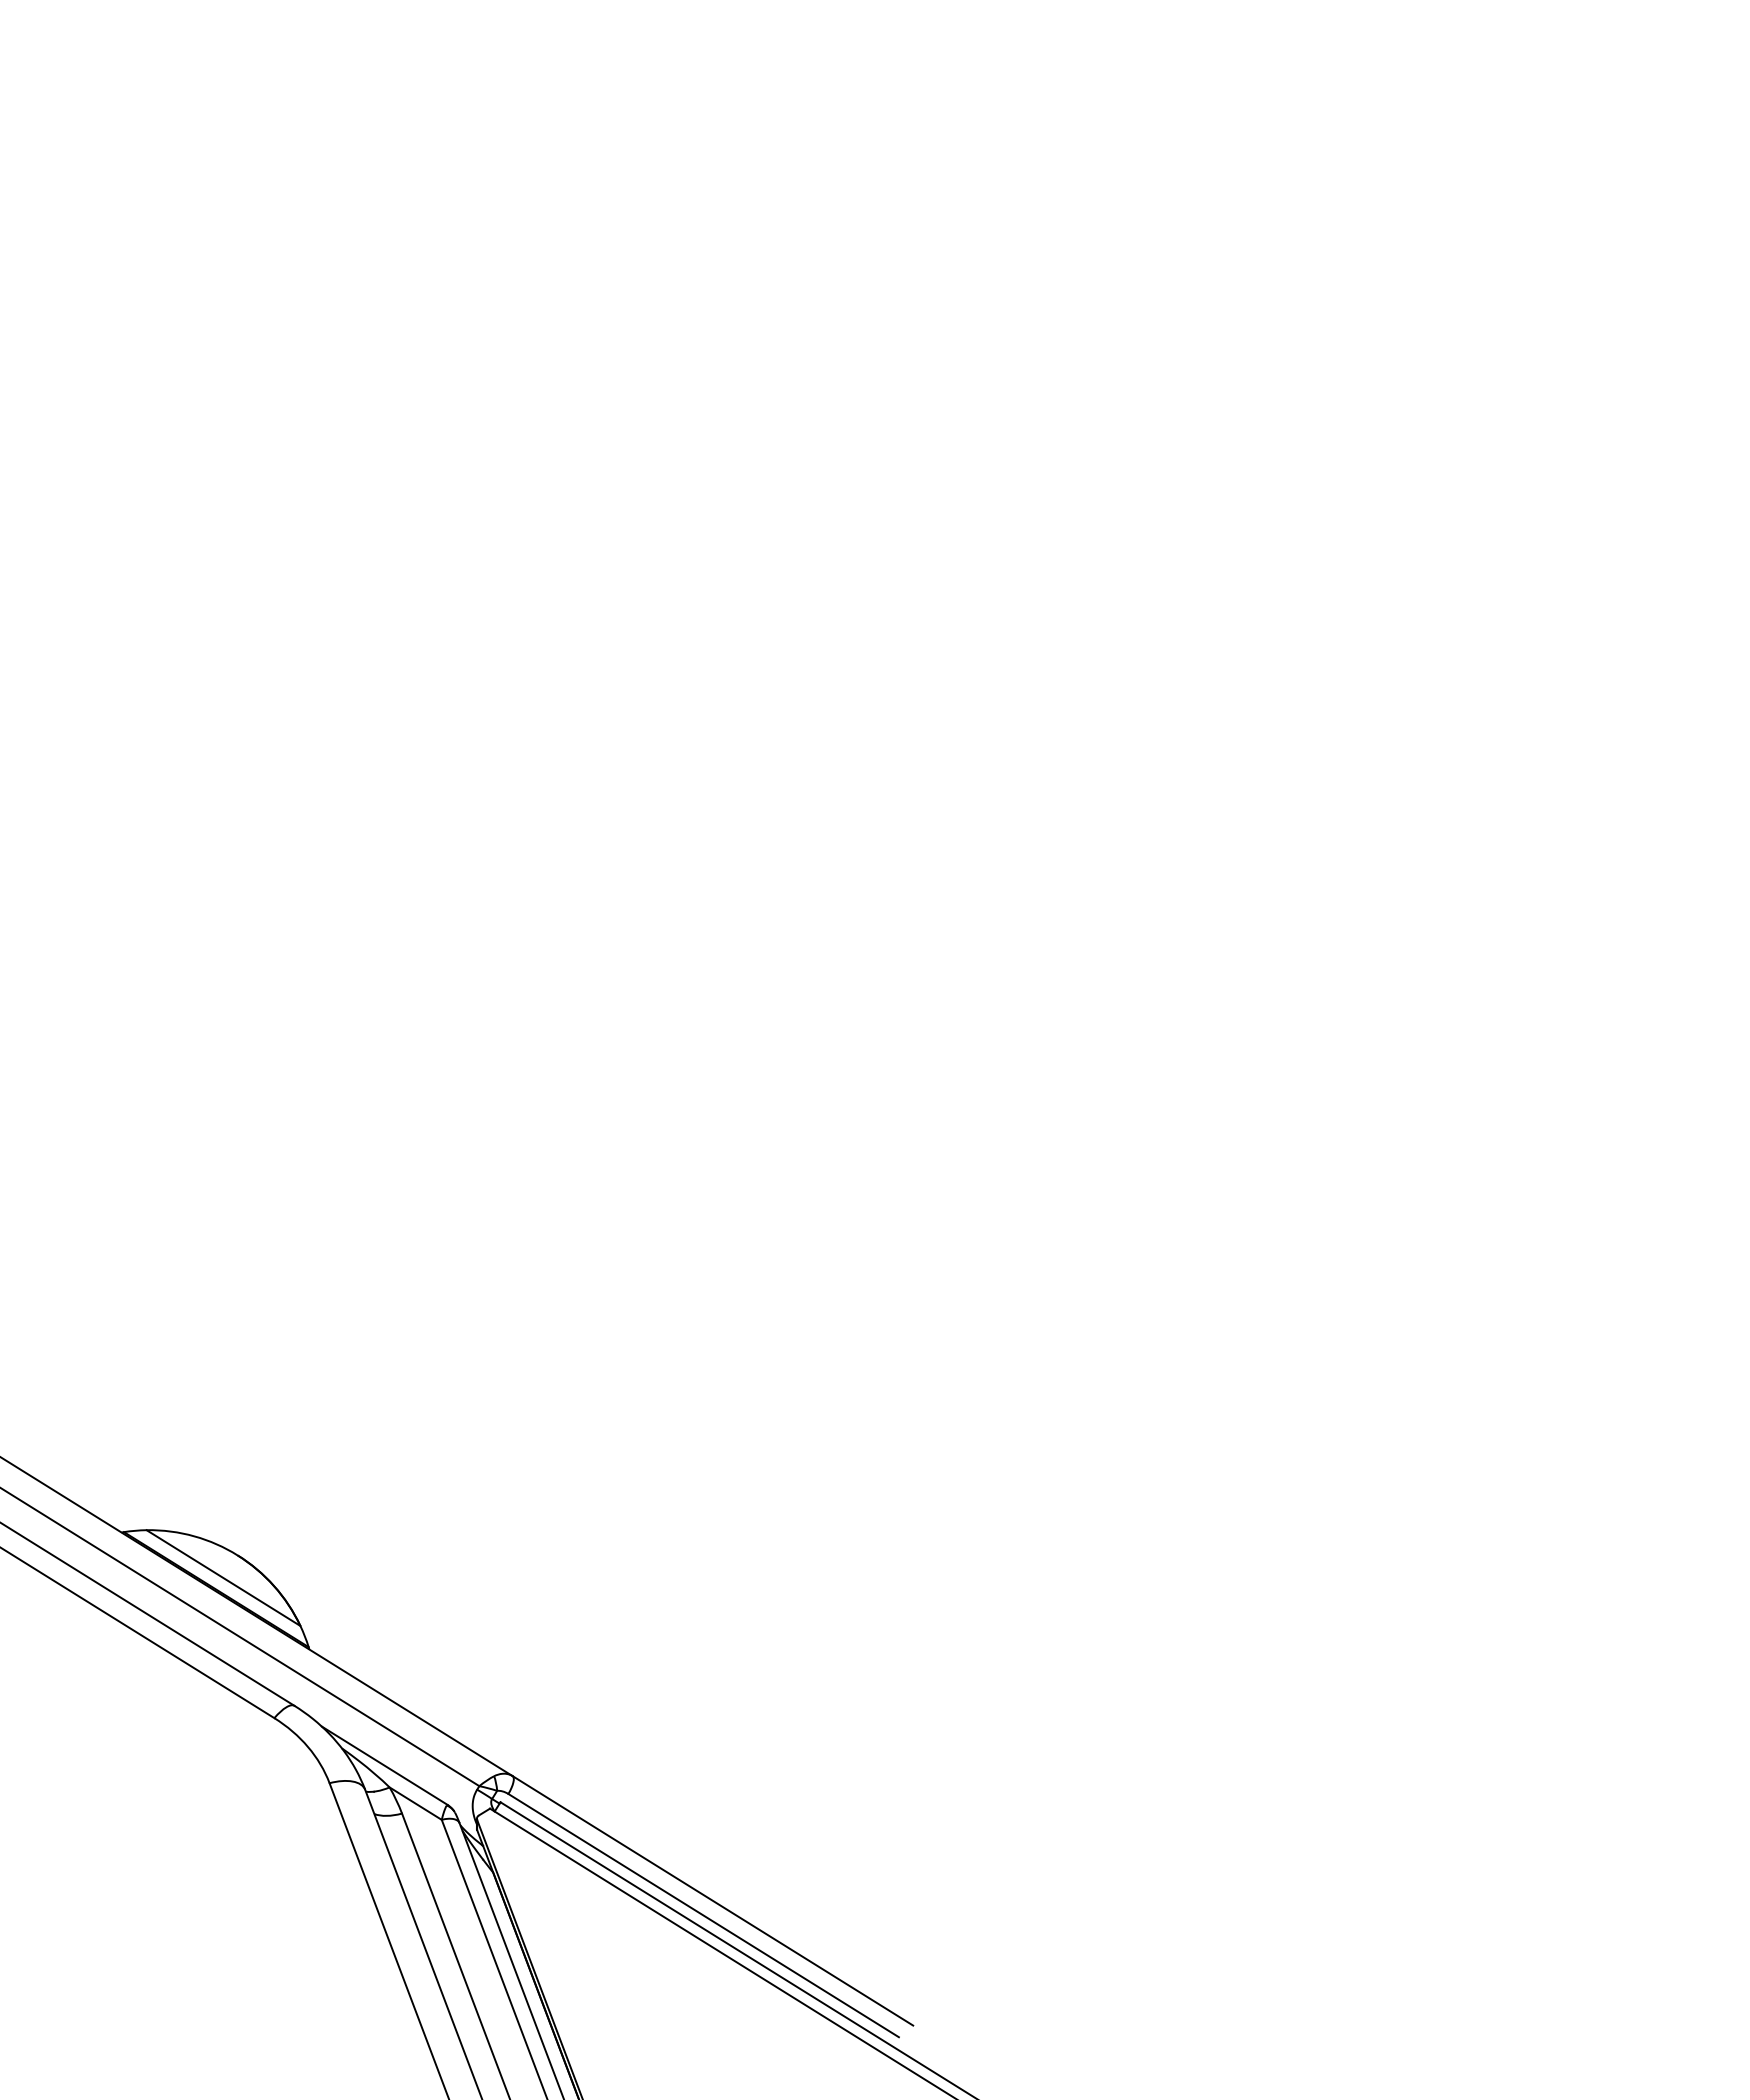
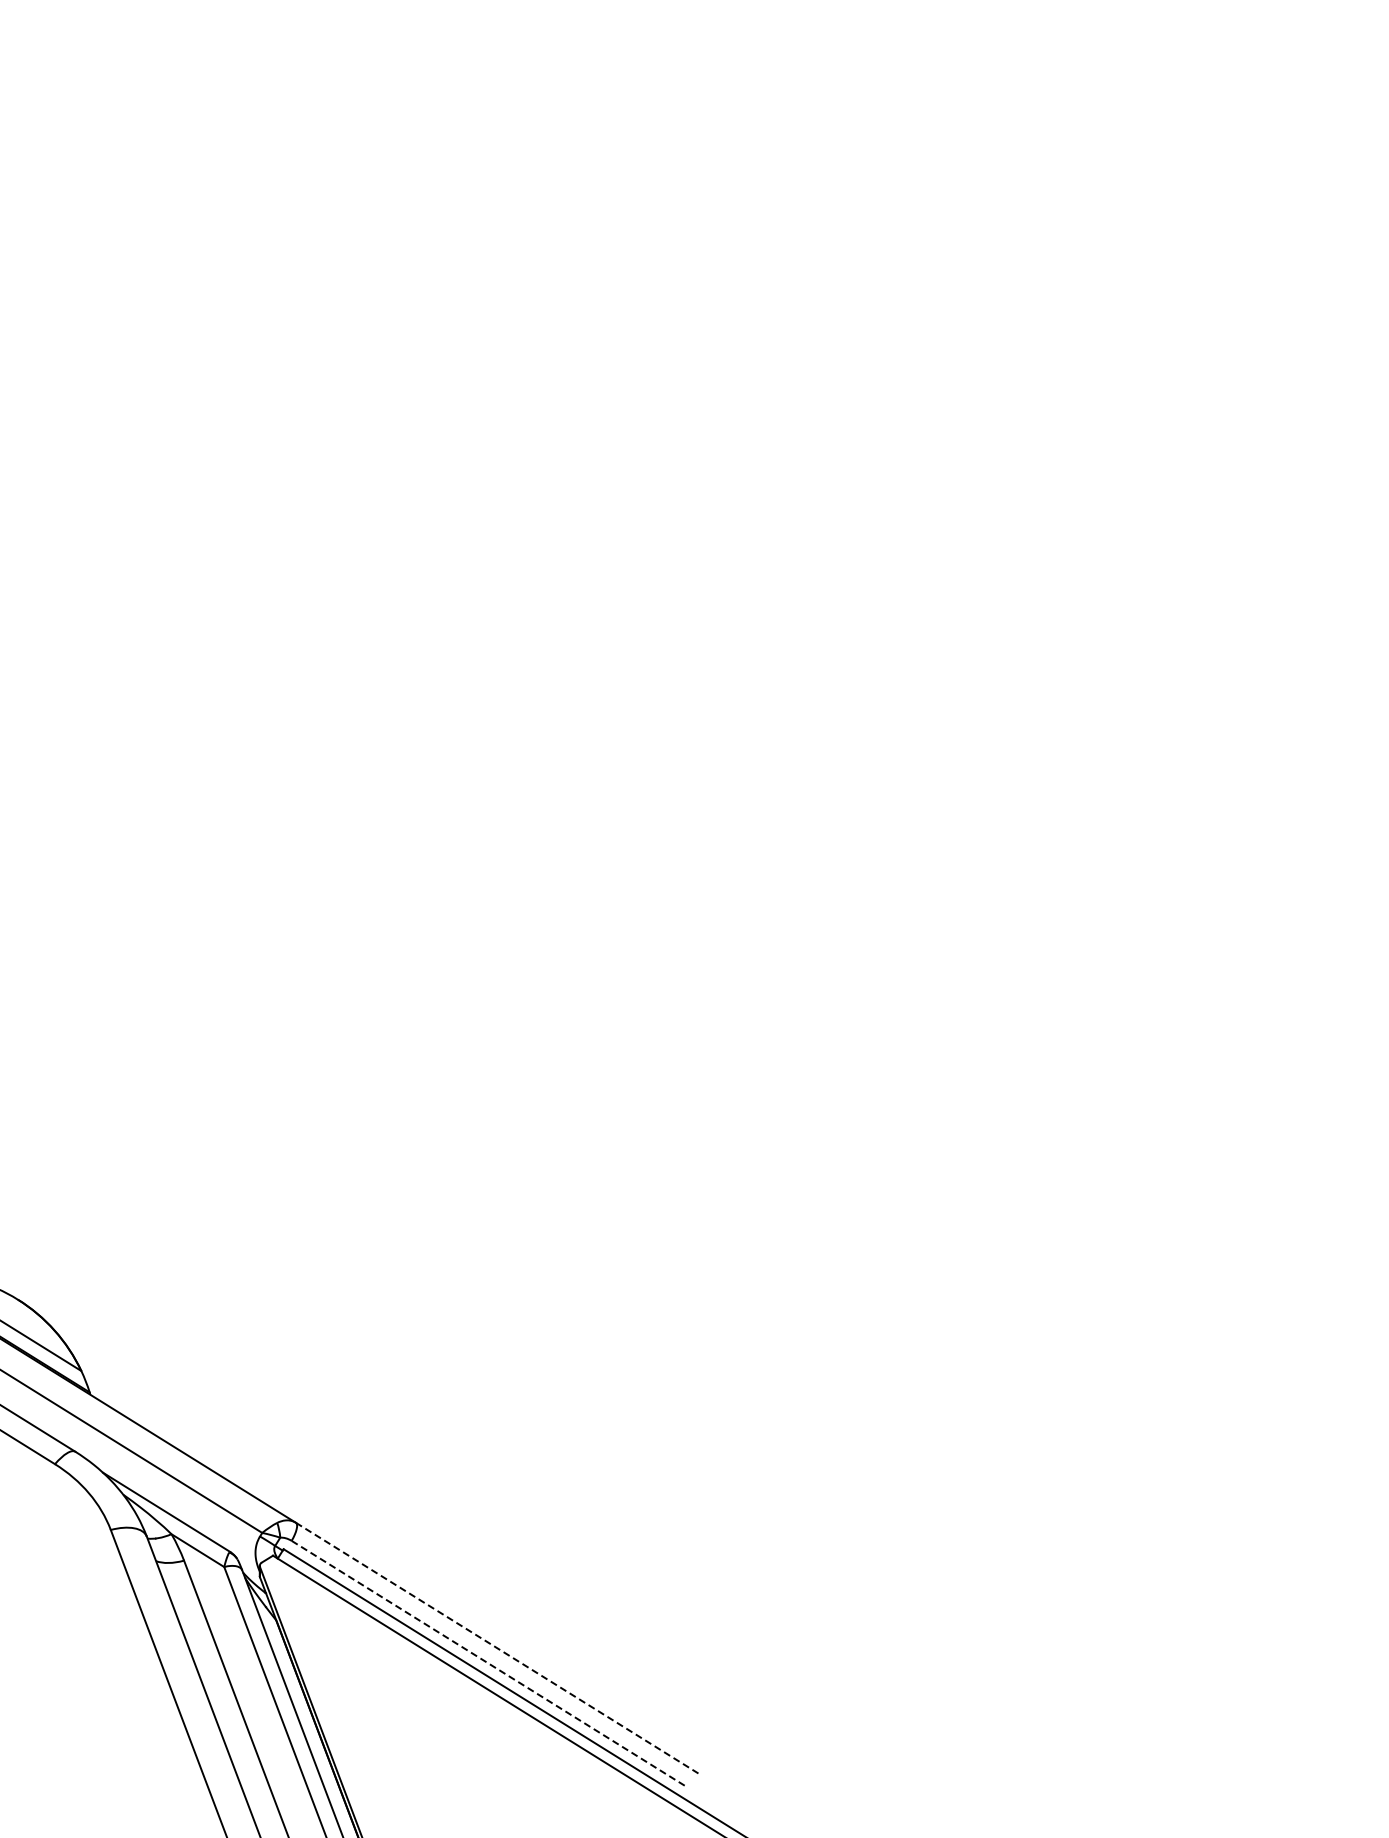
line: (712, 1900) -> (497, 1648), solid -> dashed
line: (704, 1915) -> (489, 1663), solid -> dashed

